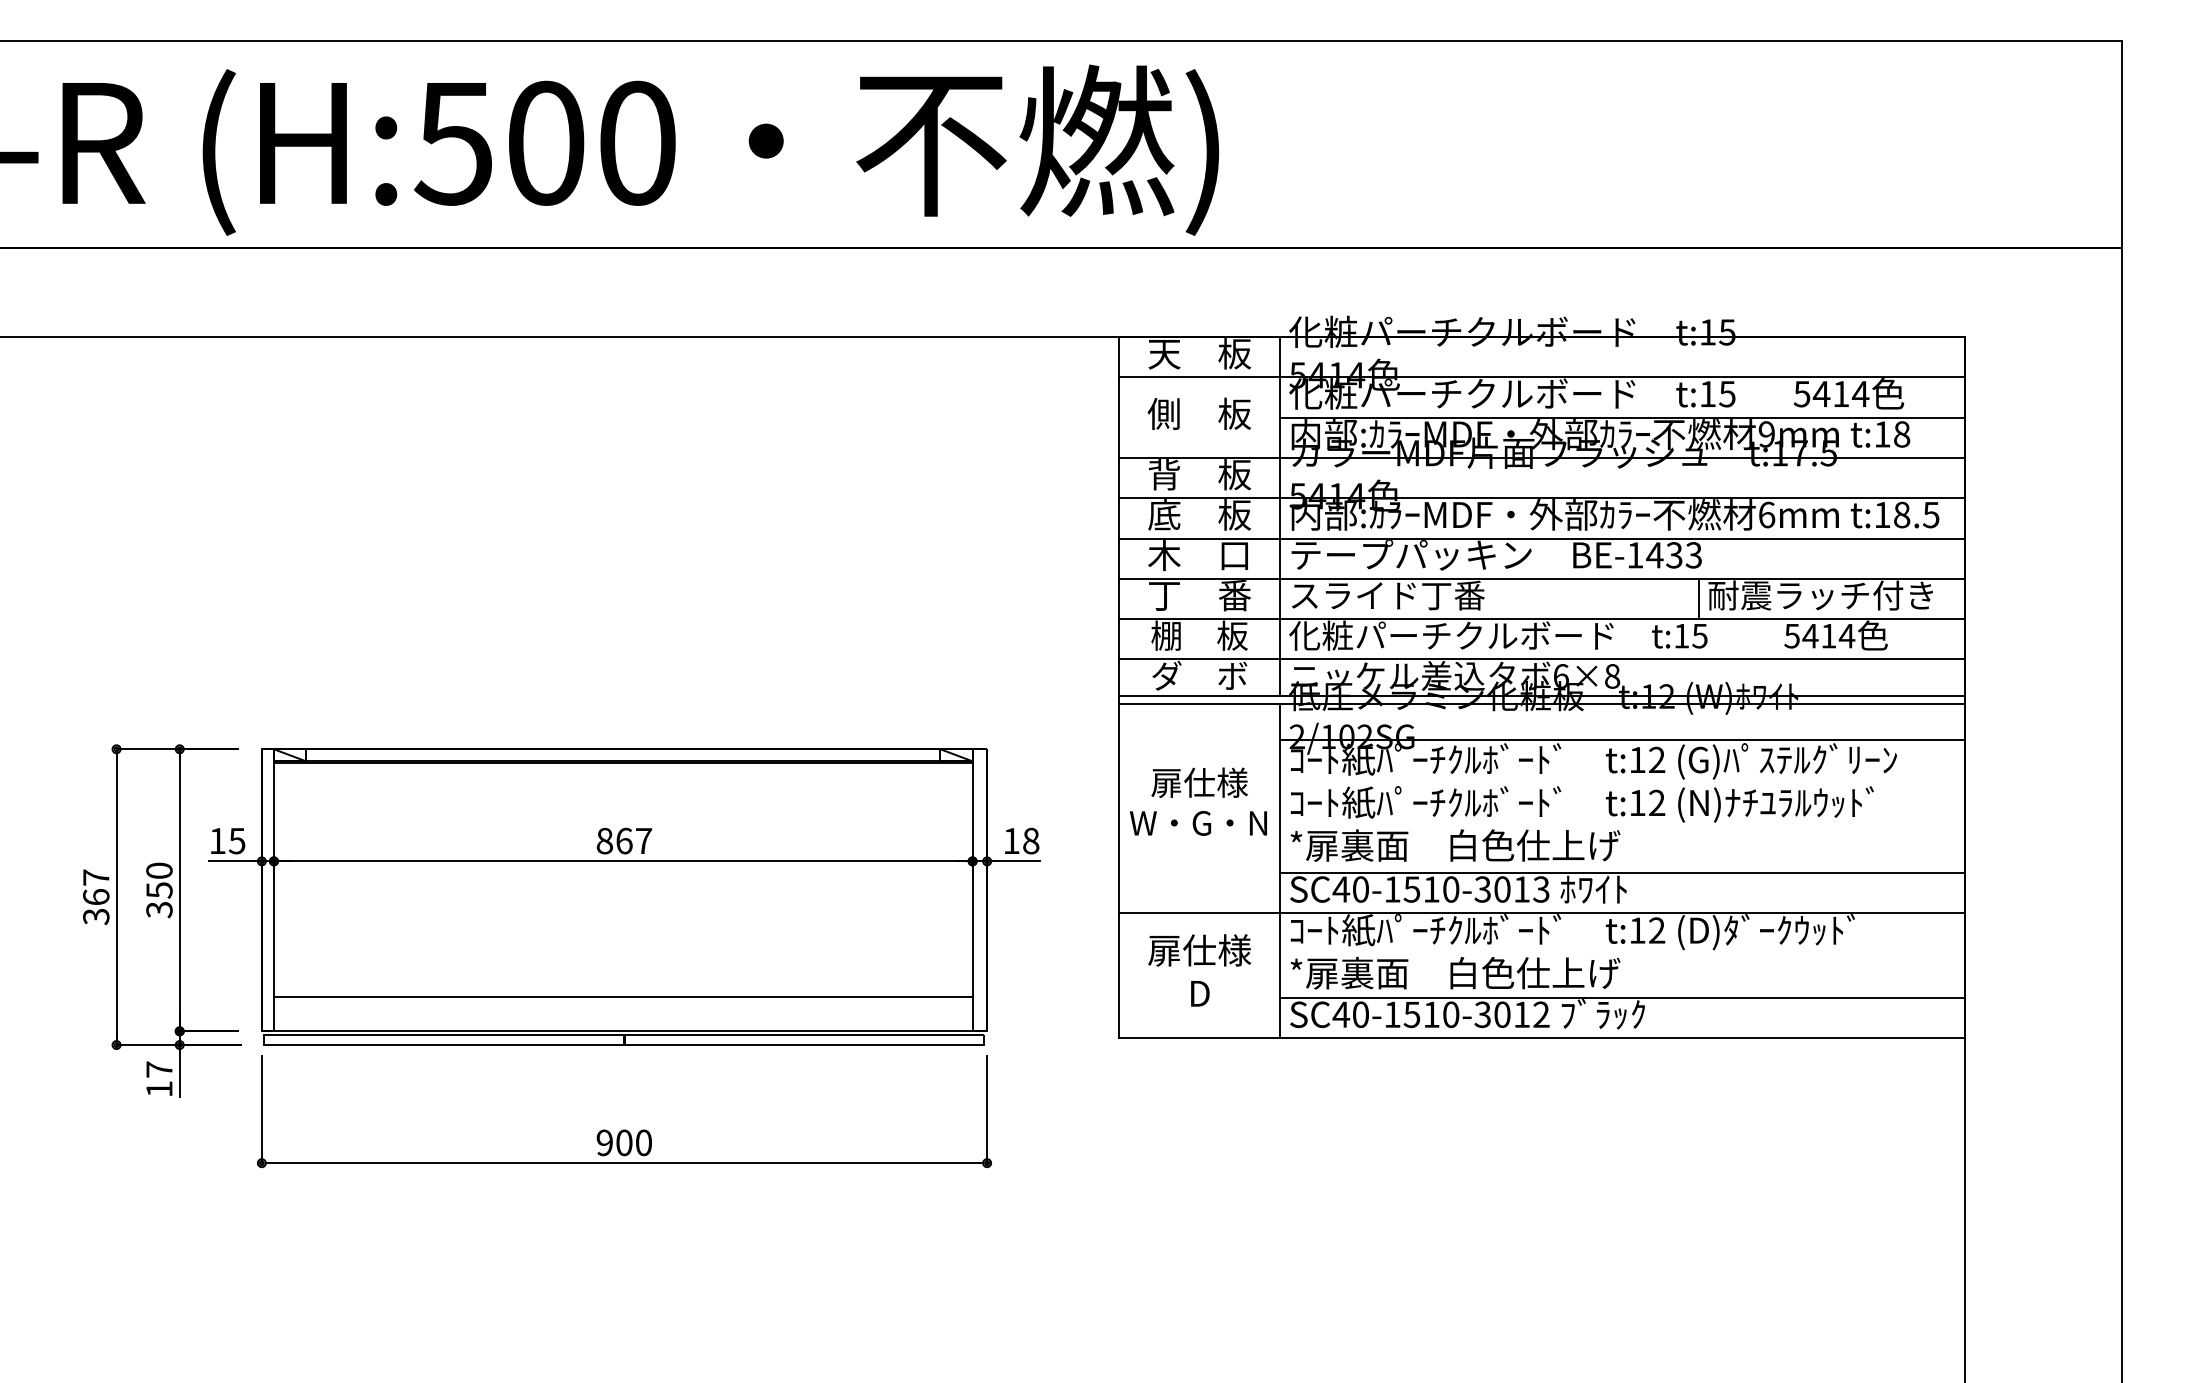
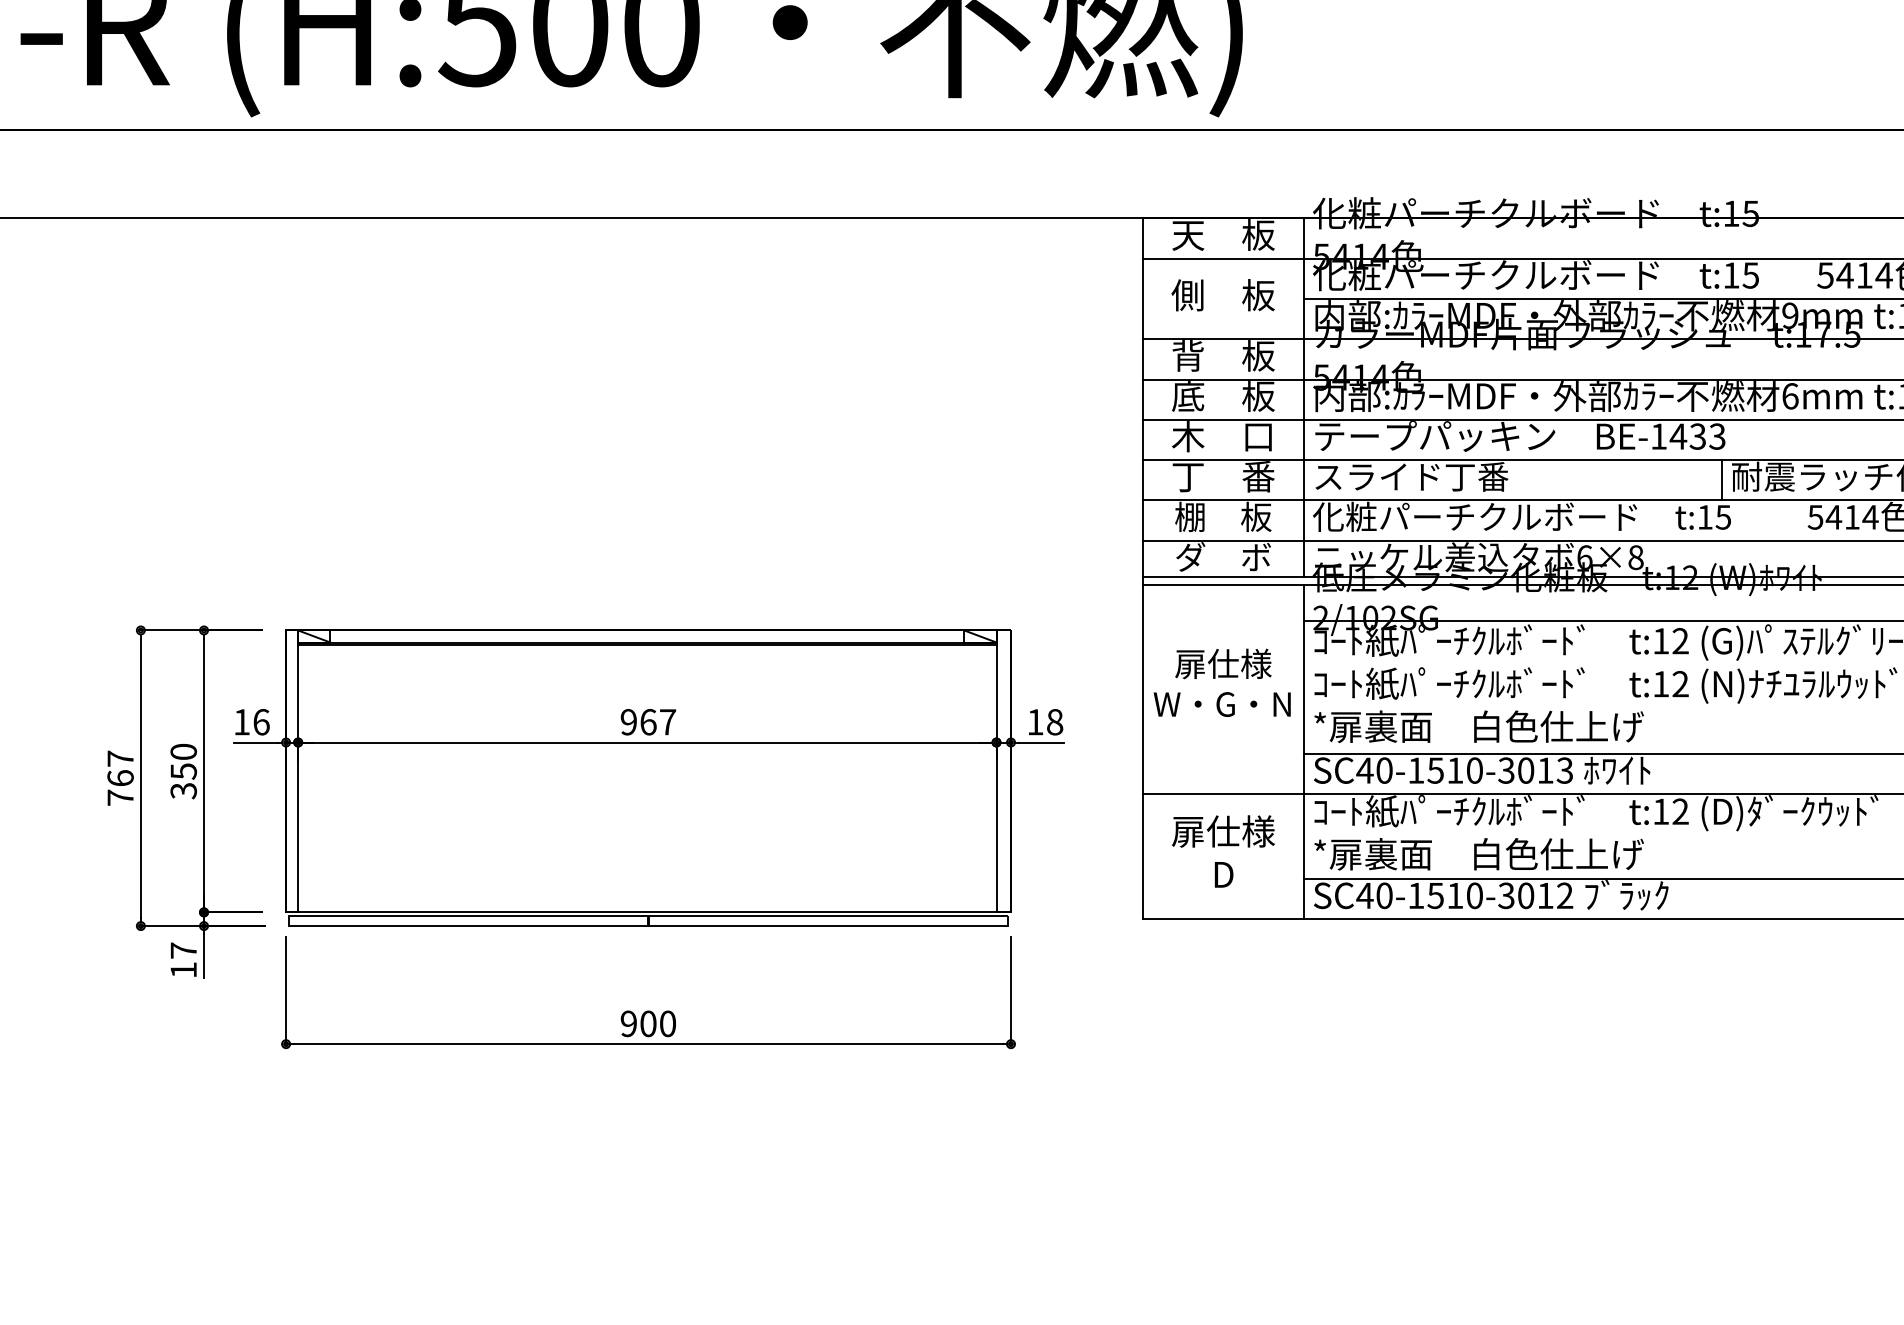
text: (236, 840) -> (260, 721), 15 -> 16
text: (604, 840) -> (628, 721), 867 -> 967
text: (96, 916) -> (120, 797), 367 -> 767
line: (622, 997) -> (646, 878), removed

